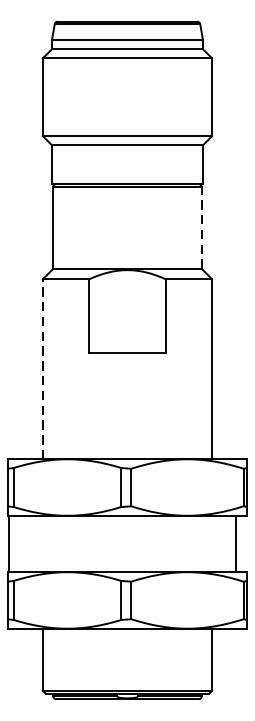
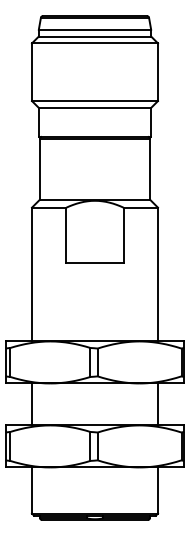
line: (202, 226) -> (150, 168), dashed -> solid
line: (43, 369) -> (32, 274), dashed -> solid
line: (9, 544) -> (32, 404), moved
line: (235, 544) -> (157, 404), moved

